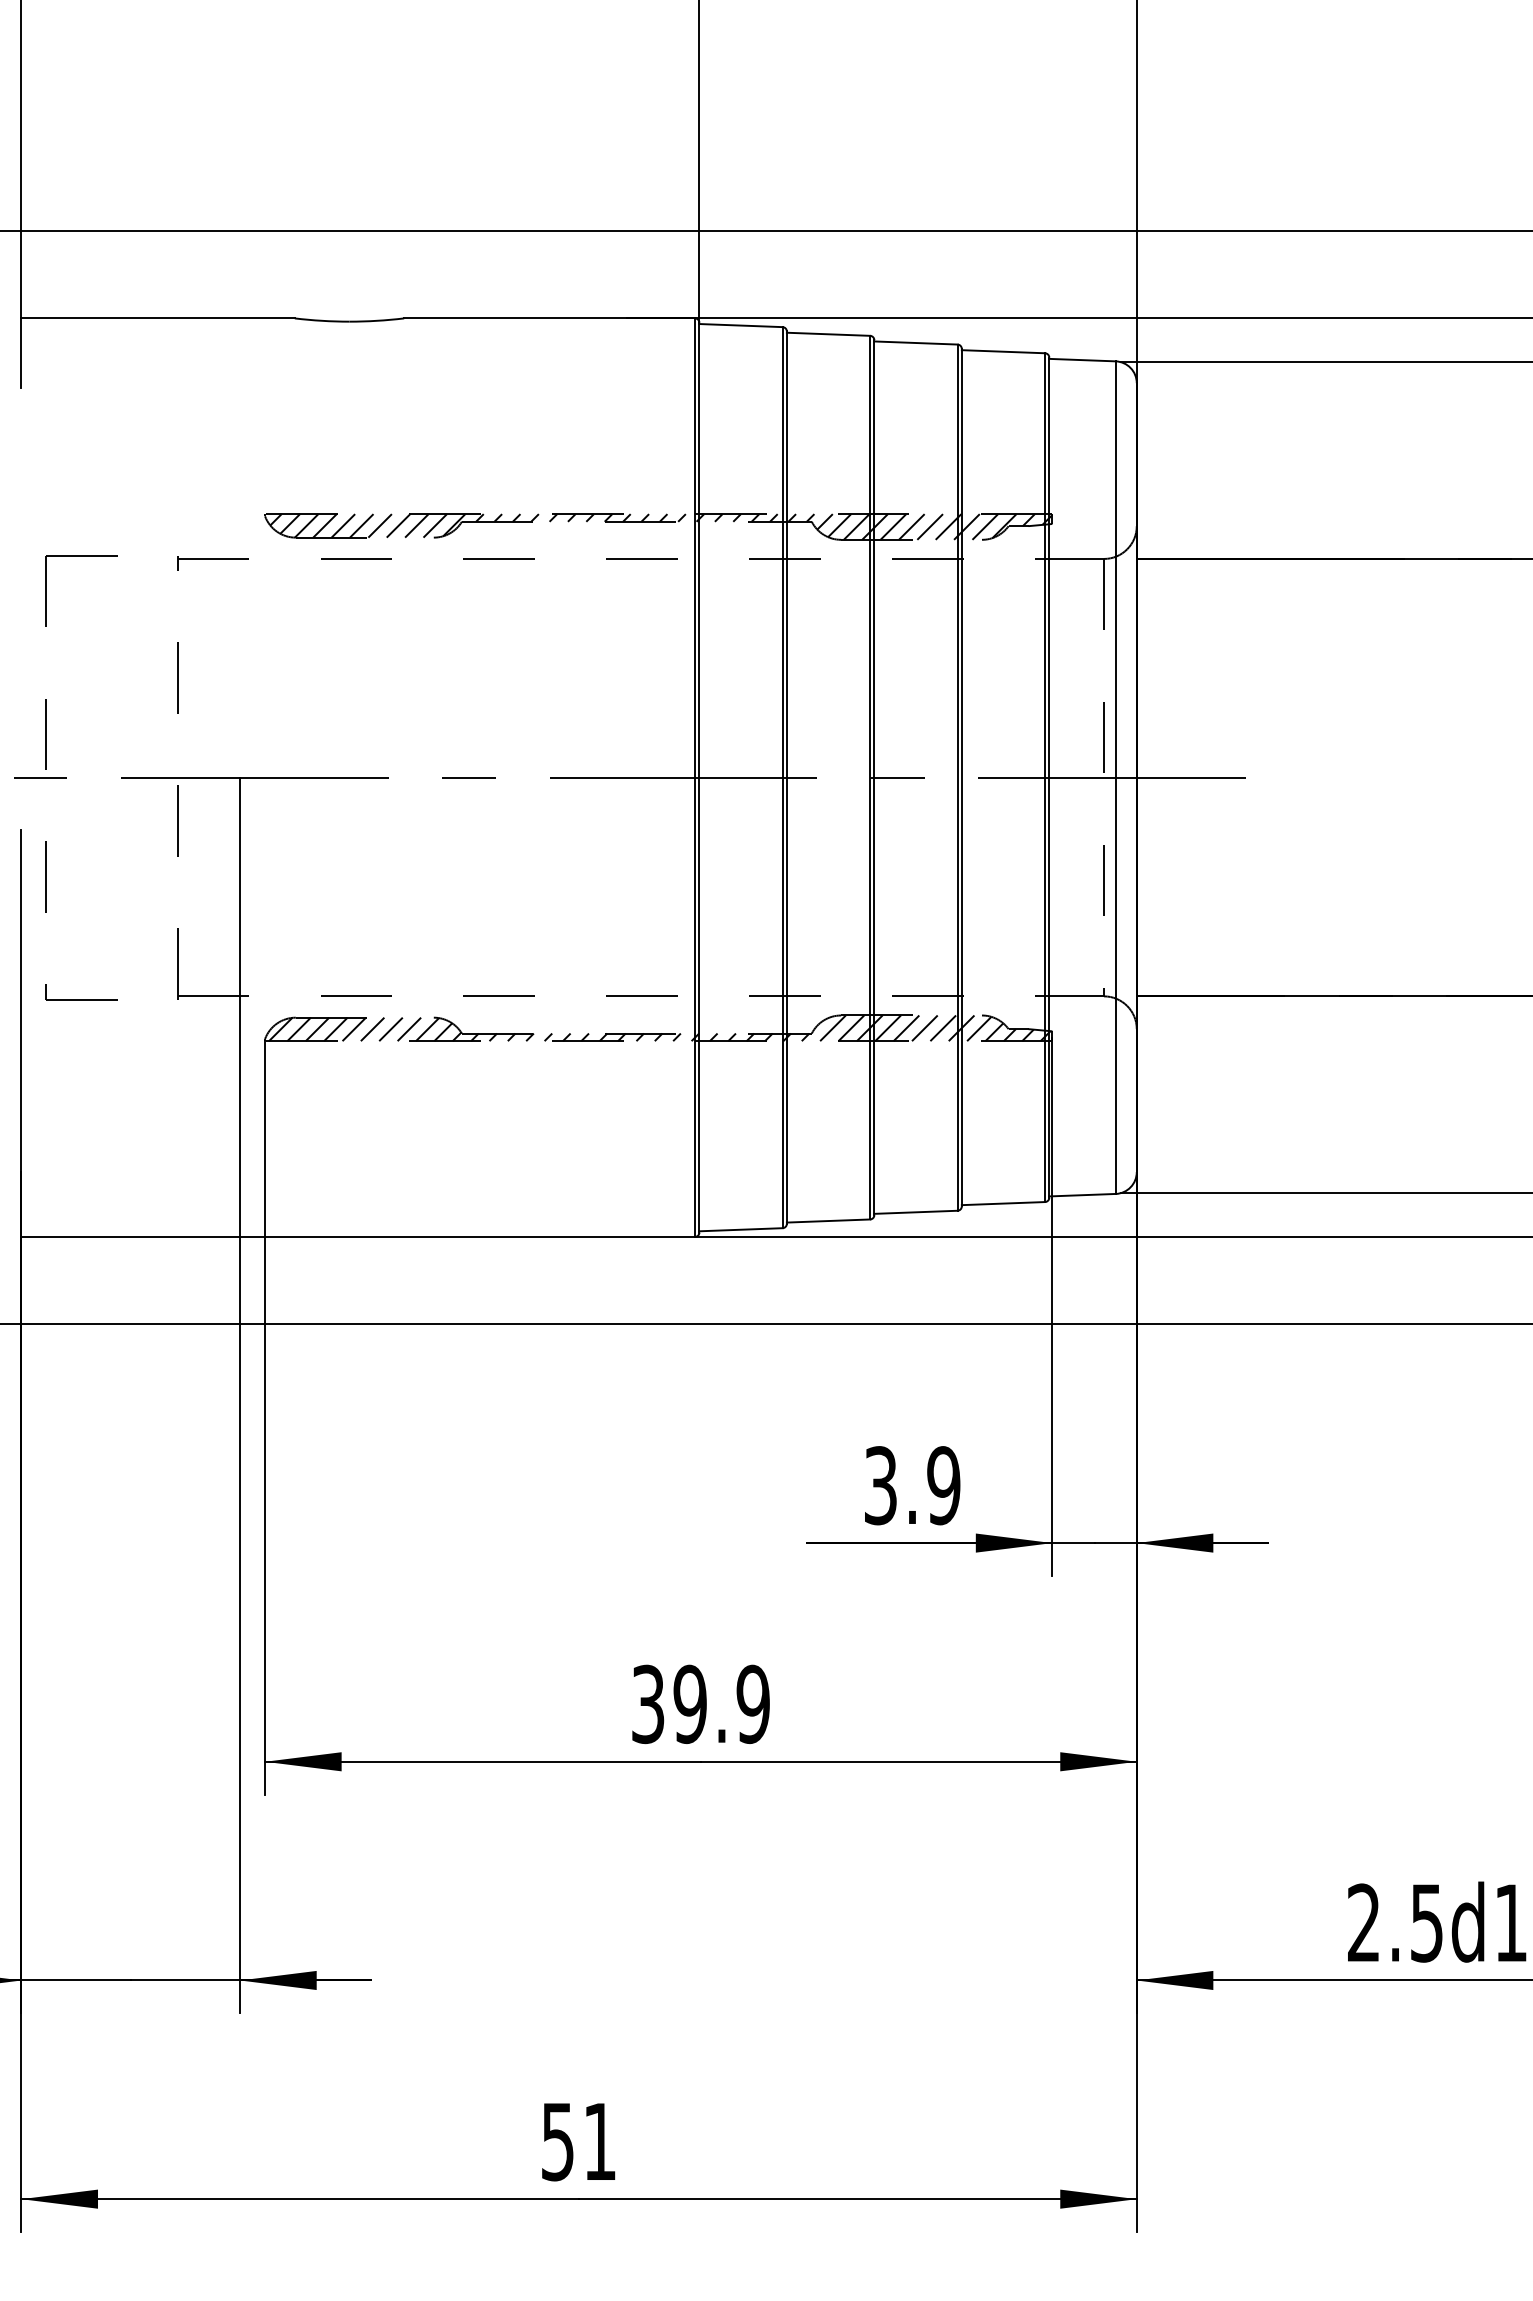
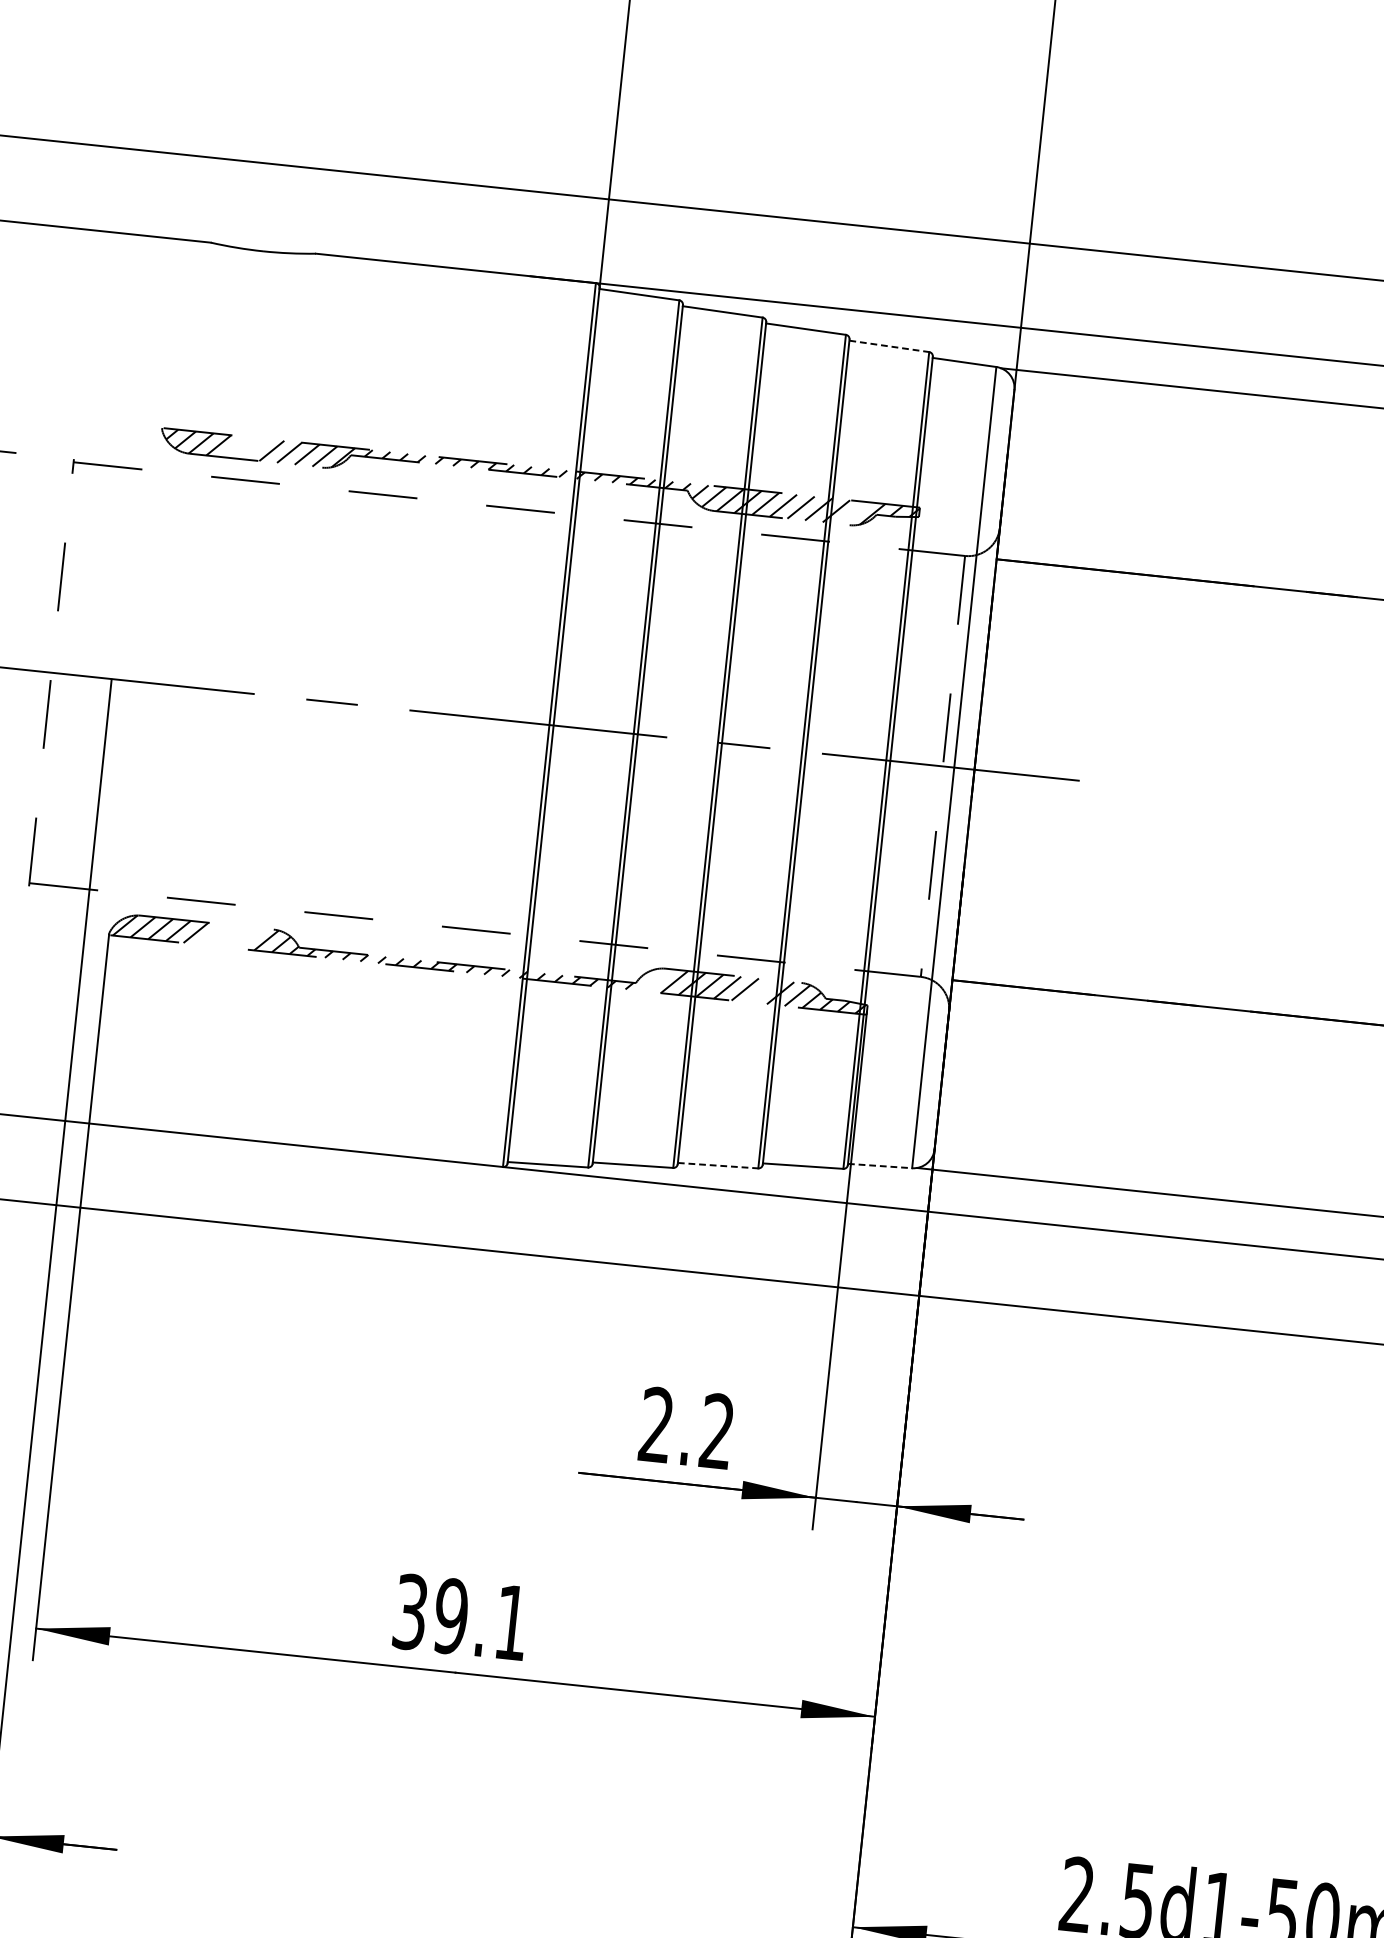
line: (1003, 351) -> (889, 346), solid -> dashed
line: (343, 525) -> (236, 446), removed
line: (361, 525) -> (253, 448), removed
line: (985, 526) -> (854, 512), removed
line: (832, 1028) -> (656, 980), removed
line: (943, 1028) -> (763, 991), removed
line: (372, 1029) -> (213, 934), removed
line: (390, 1029) -> (230, 936), removed
line: (409, 1029) -> (249, 938), removed
line: (1083, 1195) -> (880, 1166), solid -> dashed
line: (916, 1212) -> (718, 1165), solid -> dashed
text: (912, 1485) -> (687, 1428), 3.9 -> 2.2
text: (752, 1704) -> (510, 1622), 39.9 -> 39.1

